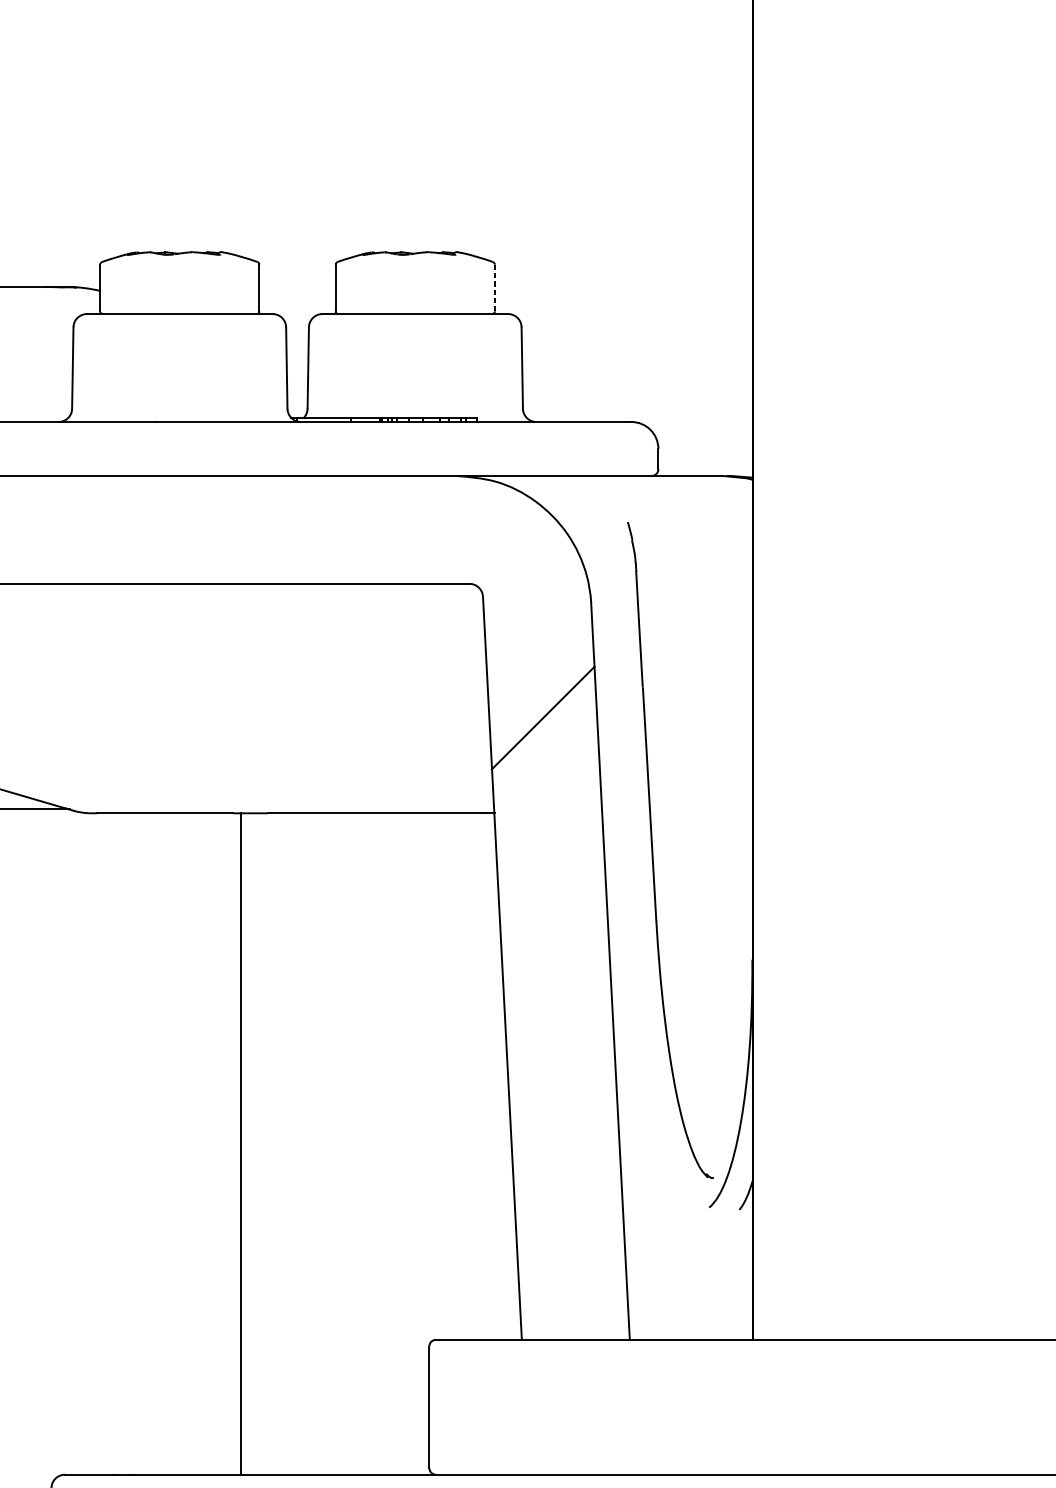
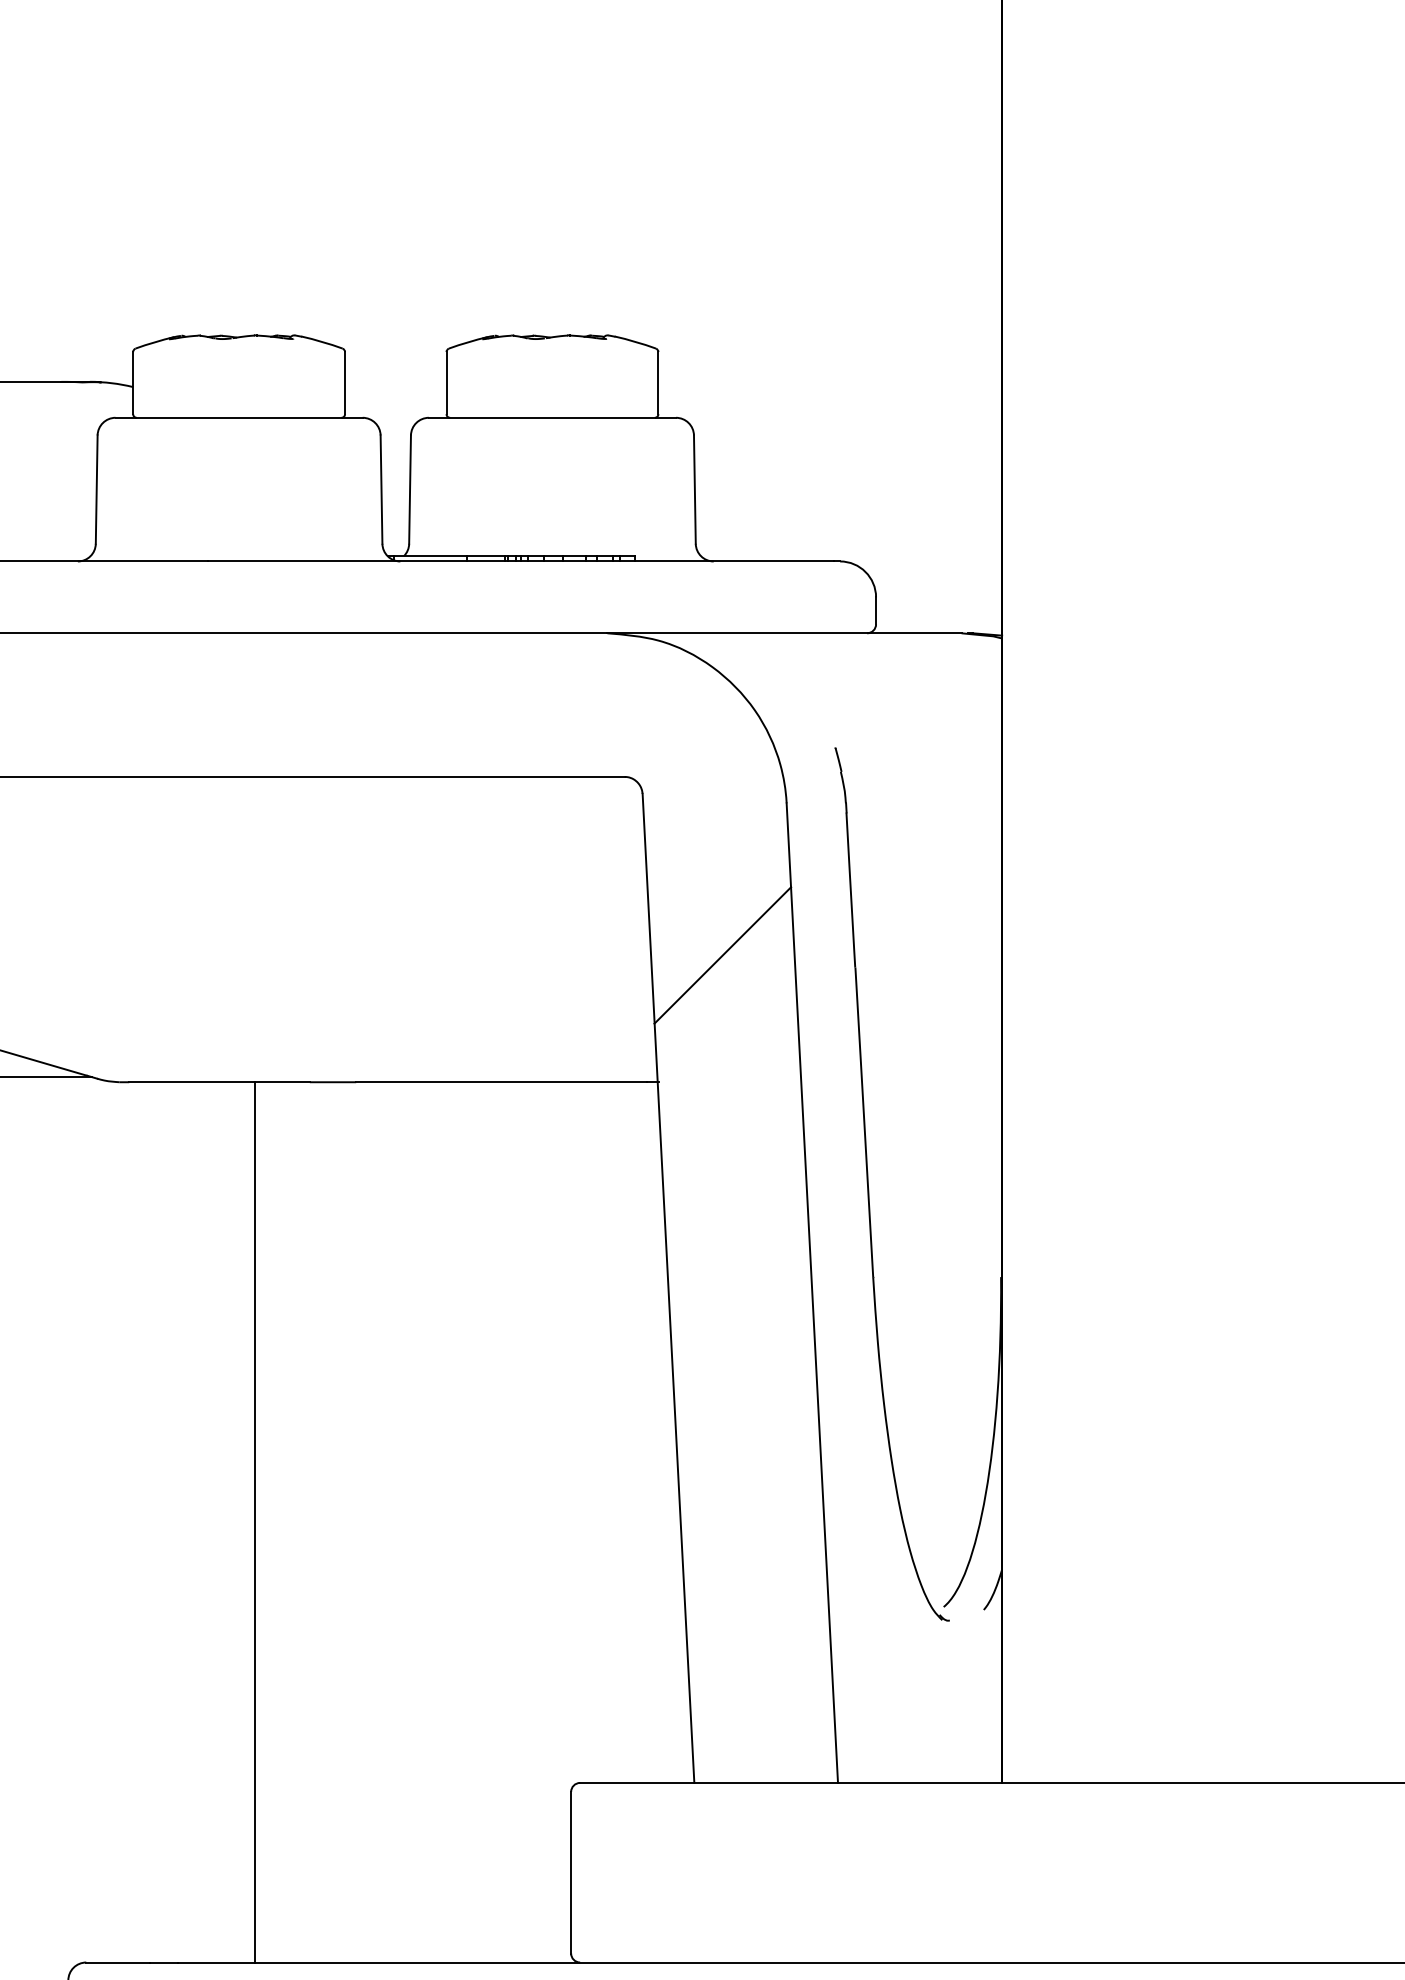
line: (494, 287) -> (658, 382), dashed -> solid
part: (653, 854) -> (869, 1189), moved
line: (240, 1144) -> (254, 1522), moved

